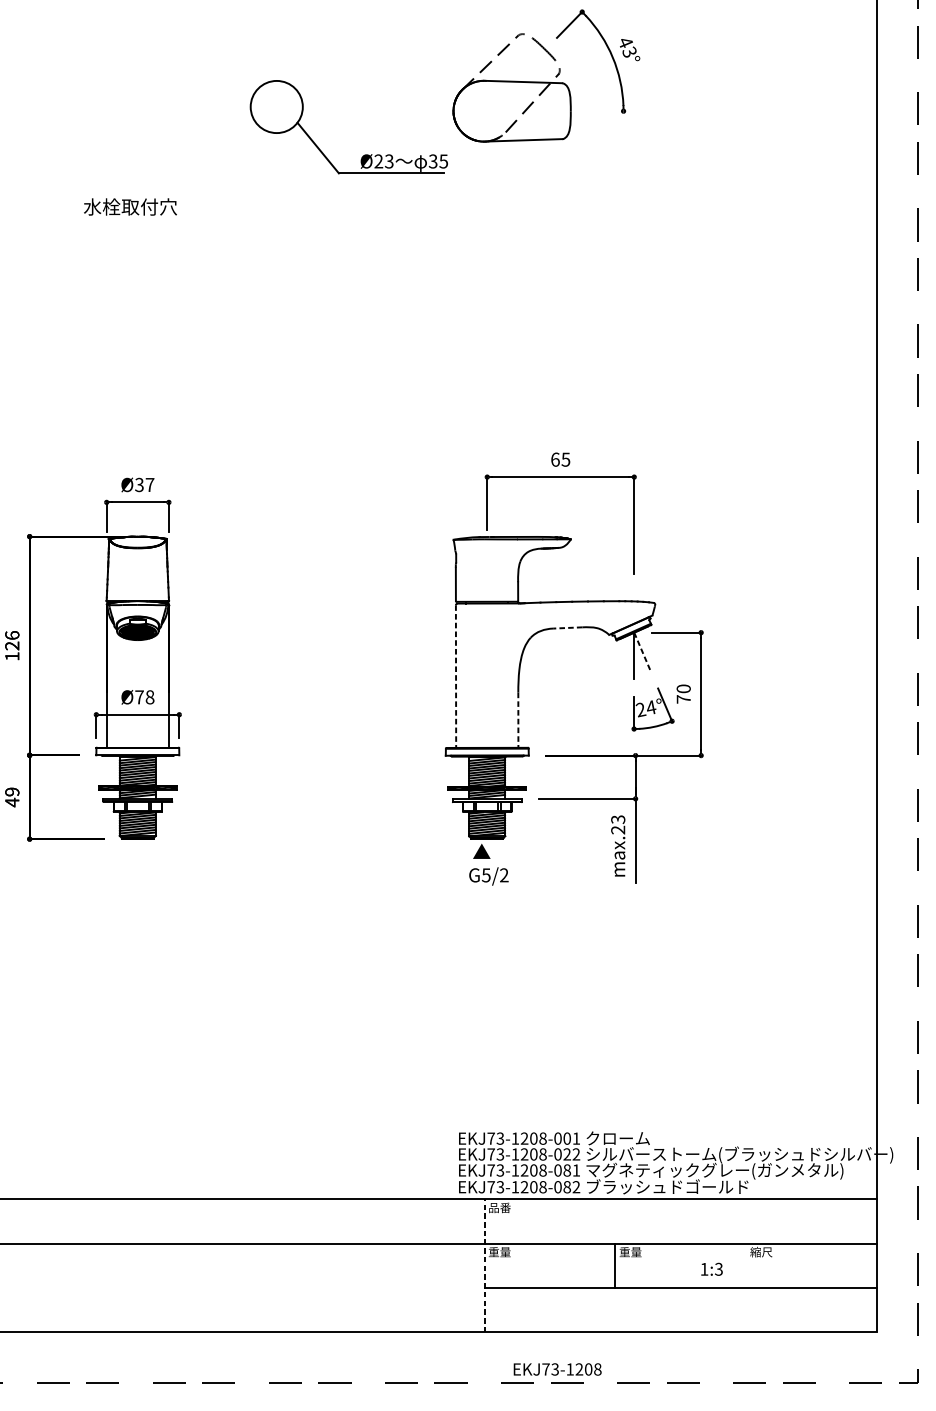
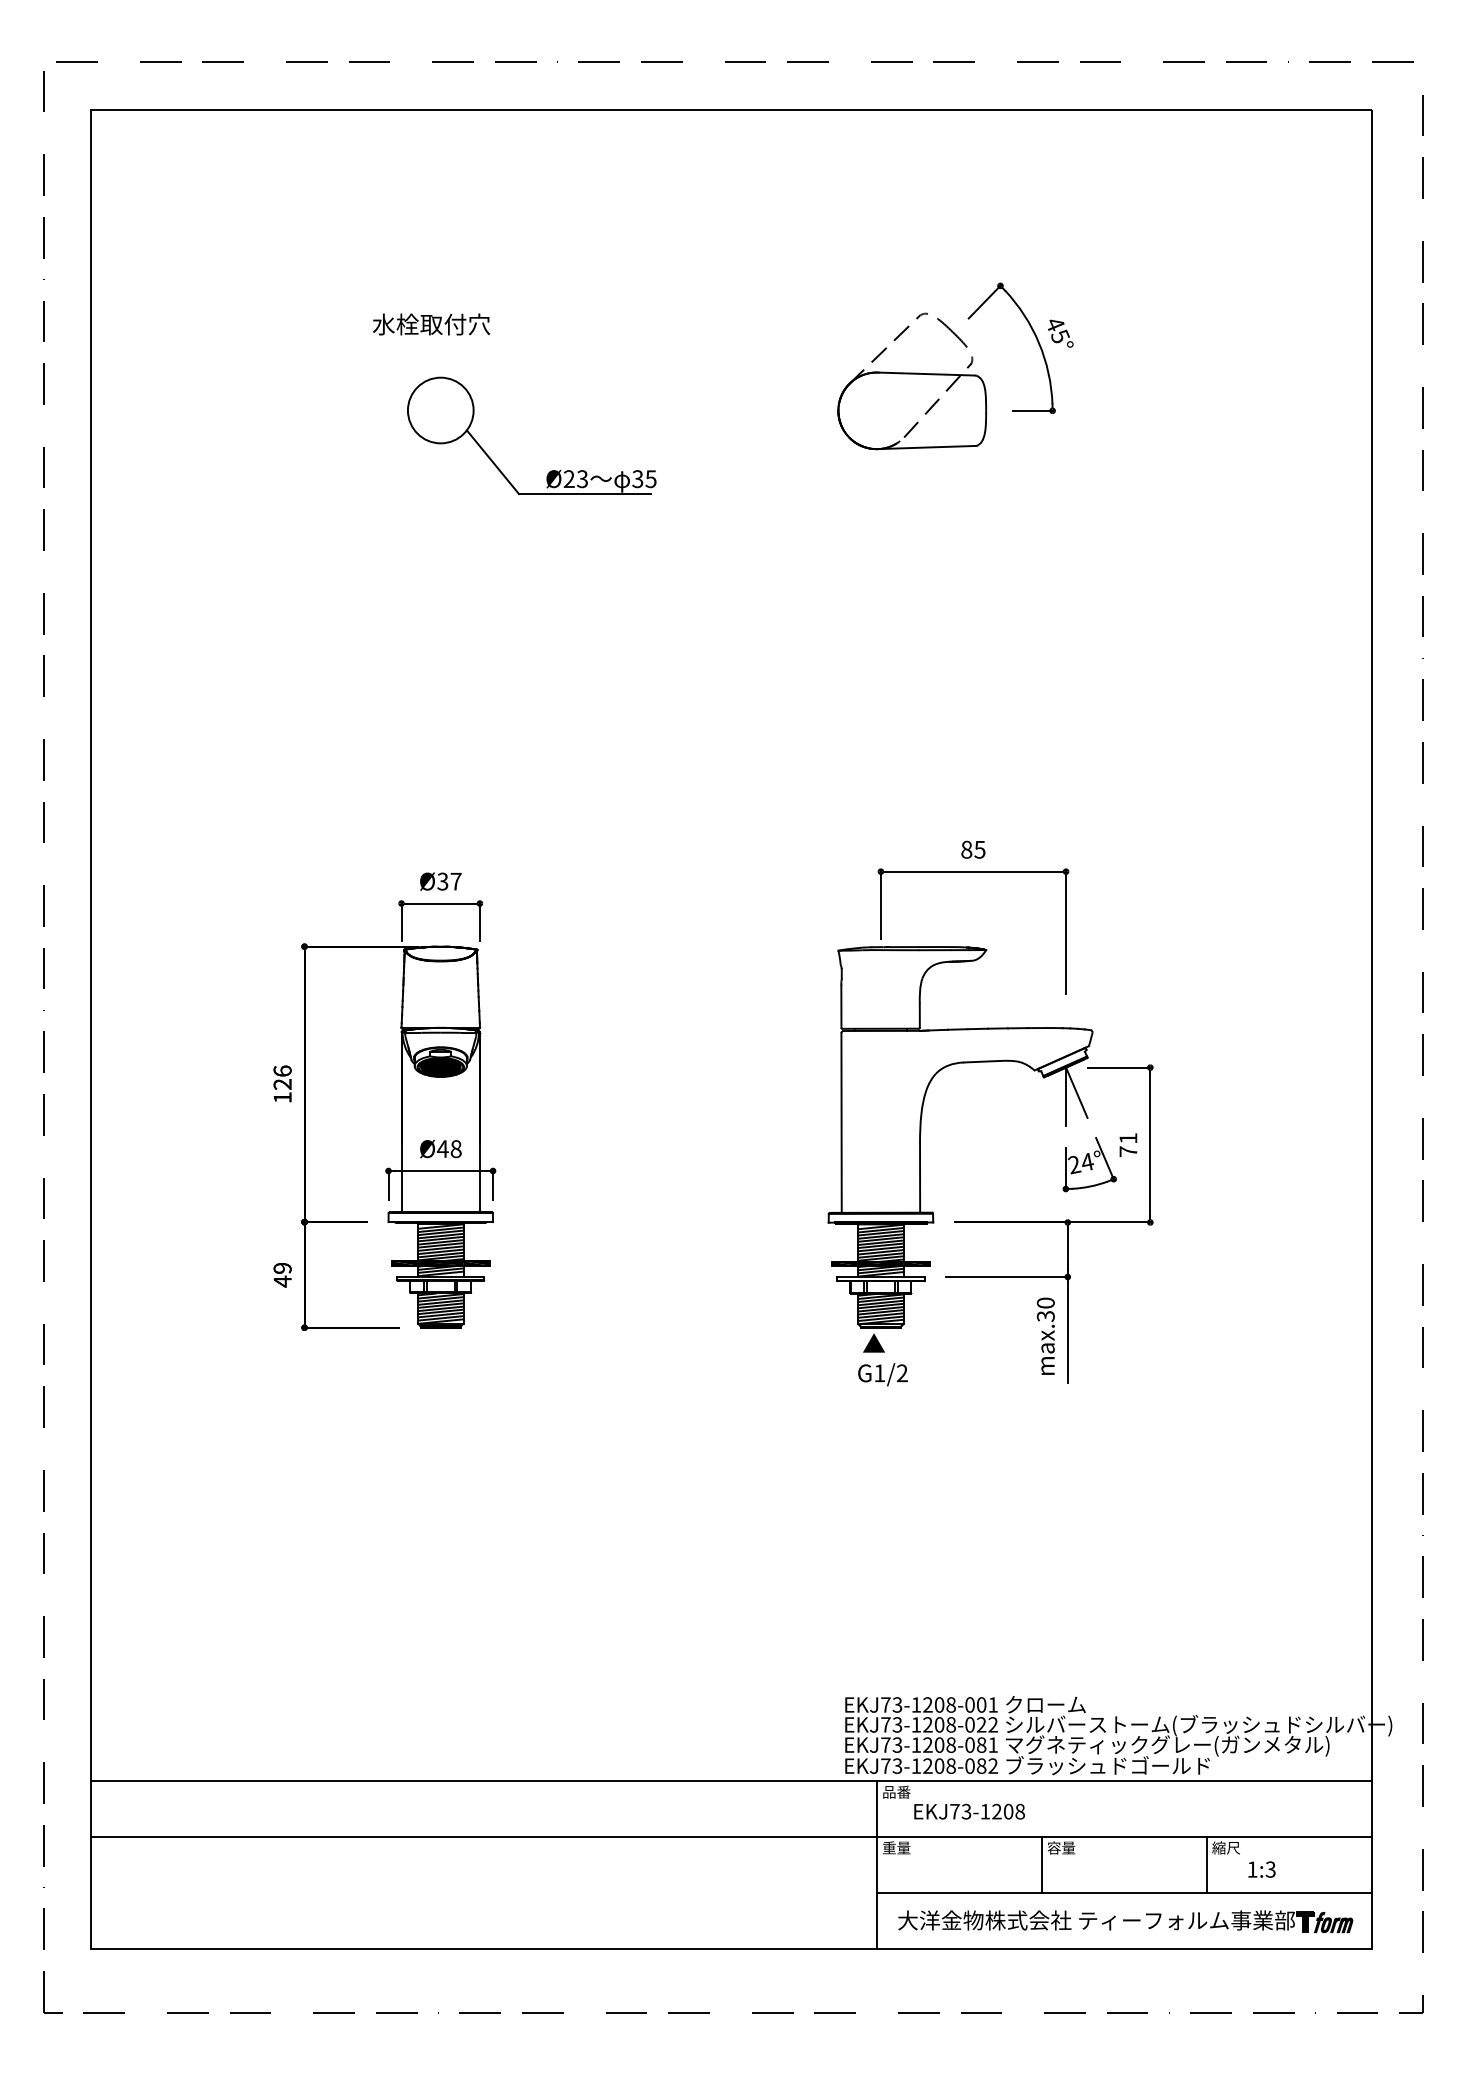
text: (630, 52) -> (1061, 336), 43° -> 45°
line: (607, 110) -> (1032, 410), added
part: (363, 155) -> (549, 471), moved
text: (130, 207) -> (431, 324), moved
text: (555, 459) -> (966, 849), 65 -> 85
line: (567, 627) -> (981, 1061), dashed -> solid
line: (642, 653) -> (1076, 1093), dashed -> solid
line: (455, 677) -> (841, 1123), dashed -> solid
text: (683, 688) -> (1128, 1138), 70 -> 71
text: (139, 696) -> (442, 1148), Ø78 -> Ø48
line: (518, 719) -> (920, 1177), dashed -> solid
text: (617, 824) -> (1045, 1309), max.23 -> max.30
text: (486, 875) -> (879, 1373), G5/2 -> G1/2
text: (624, 1251) -> (1053, 1847), 重量 -> 容量
line: (484, 1266) -> (877, 1865), dashed -> solid
line: (746, 1266) -> (1207, 1865), added
text: (711, 1269) -> (1261, 1869), moved
part: (681, 1310) -> (1125, 1921), added
text: (557, 1369) -> (969, 1811), moved

